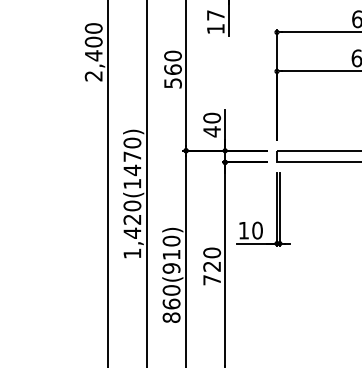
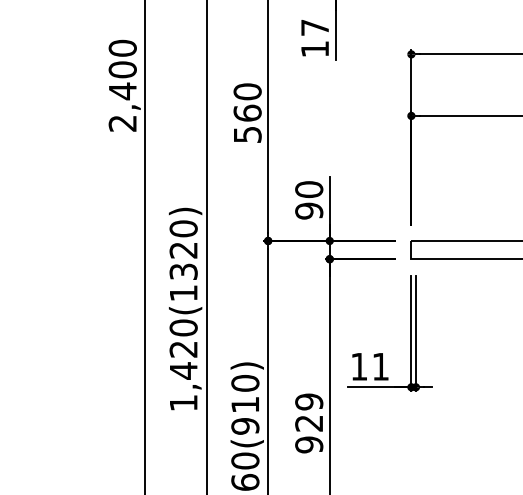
text: (212, 131) -> (309, 210), 40 -> 90
text: (132, 163) -> (183, 261), 1,420(1470) -> 1,420(1320)
text: (257, 230) -> (380, 366), 10 -> 11
text: (212, 266) -> (309, 423), 720 -> 929

